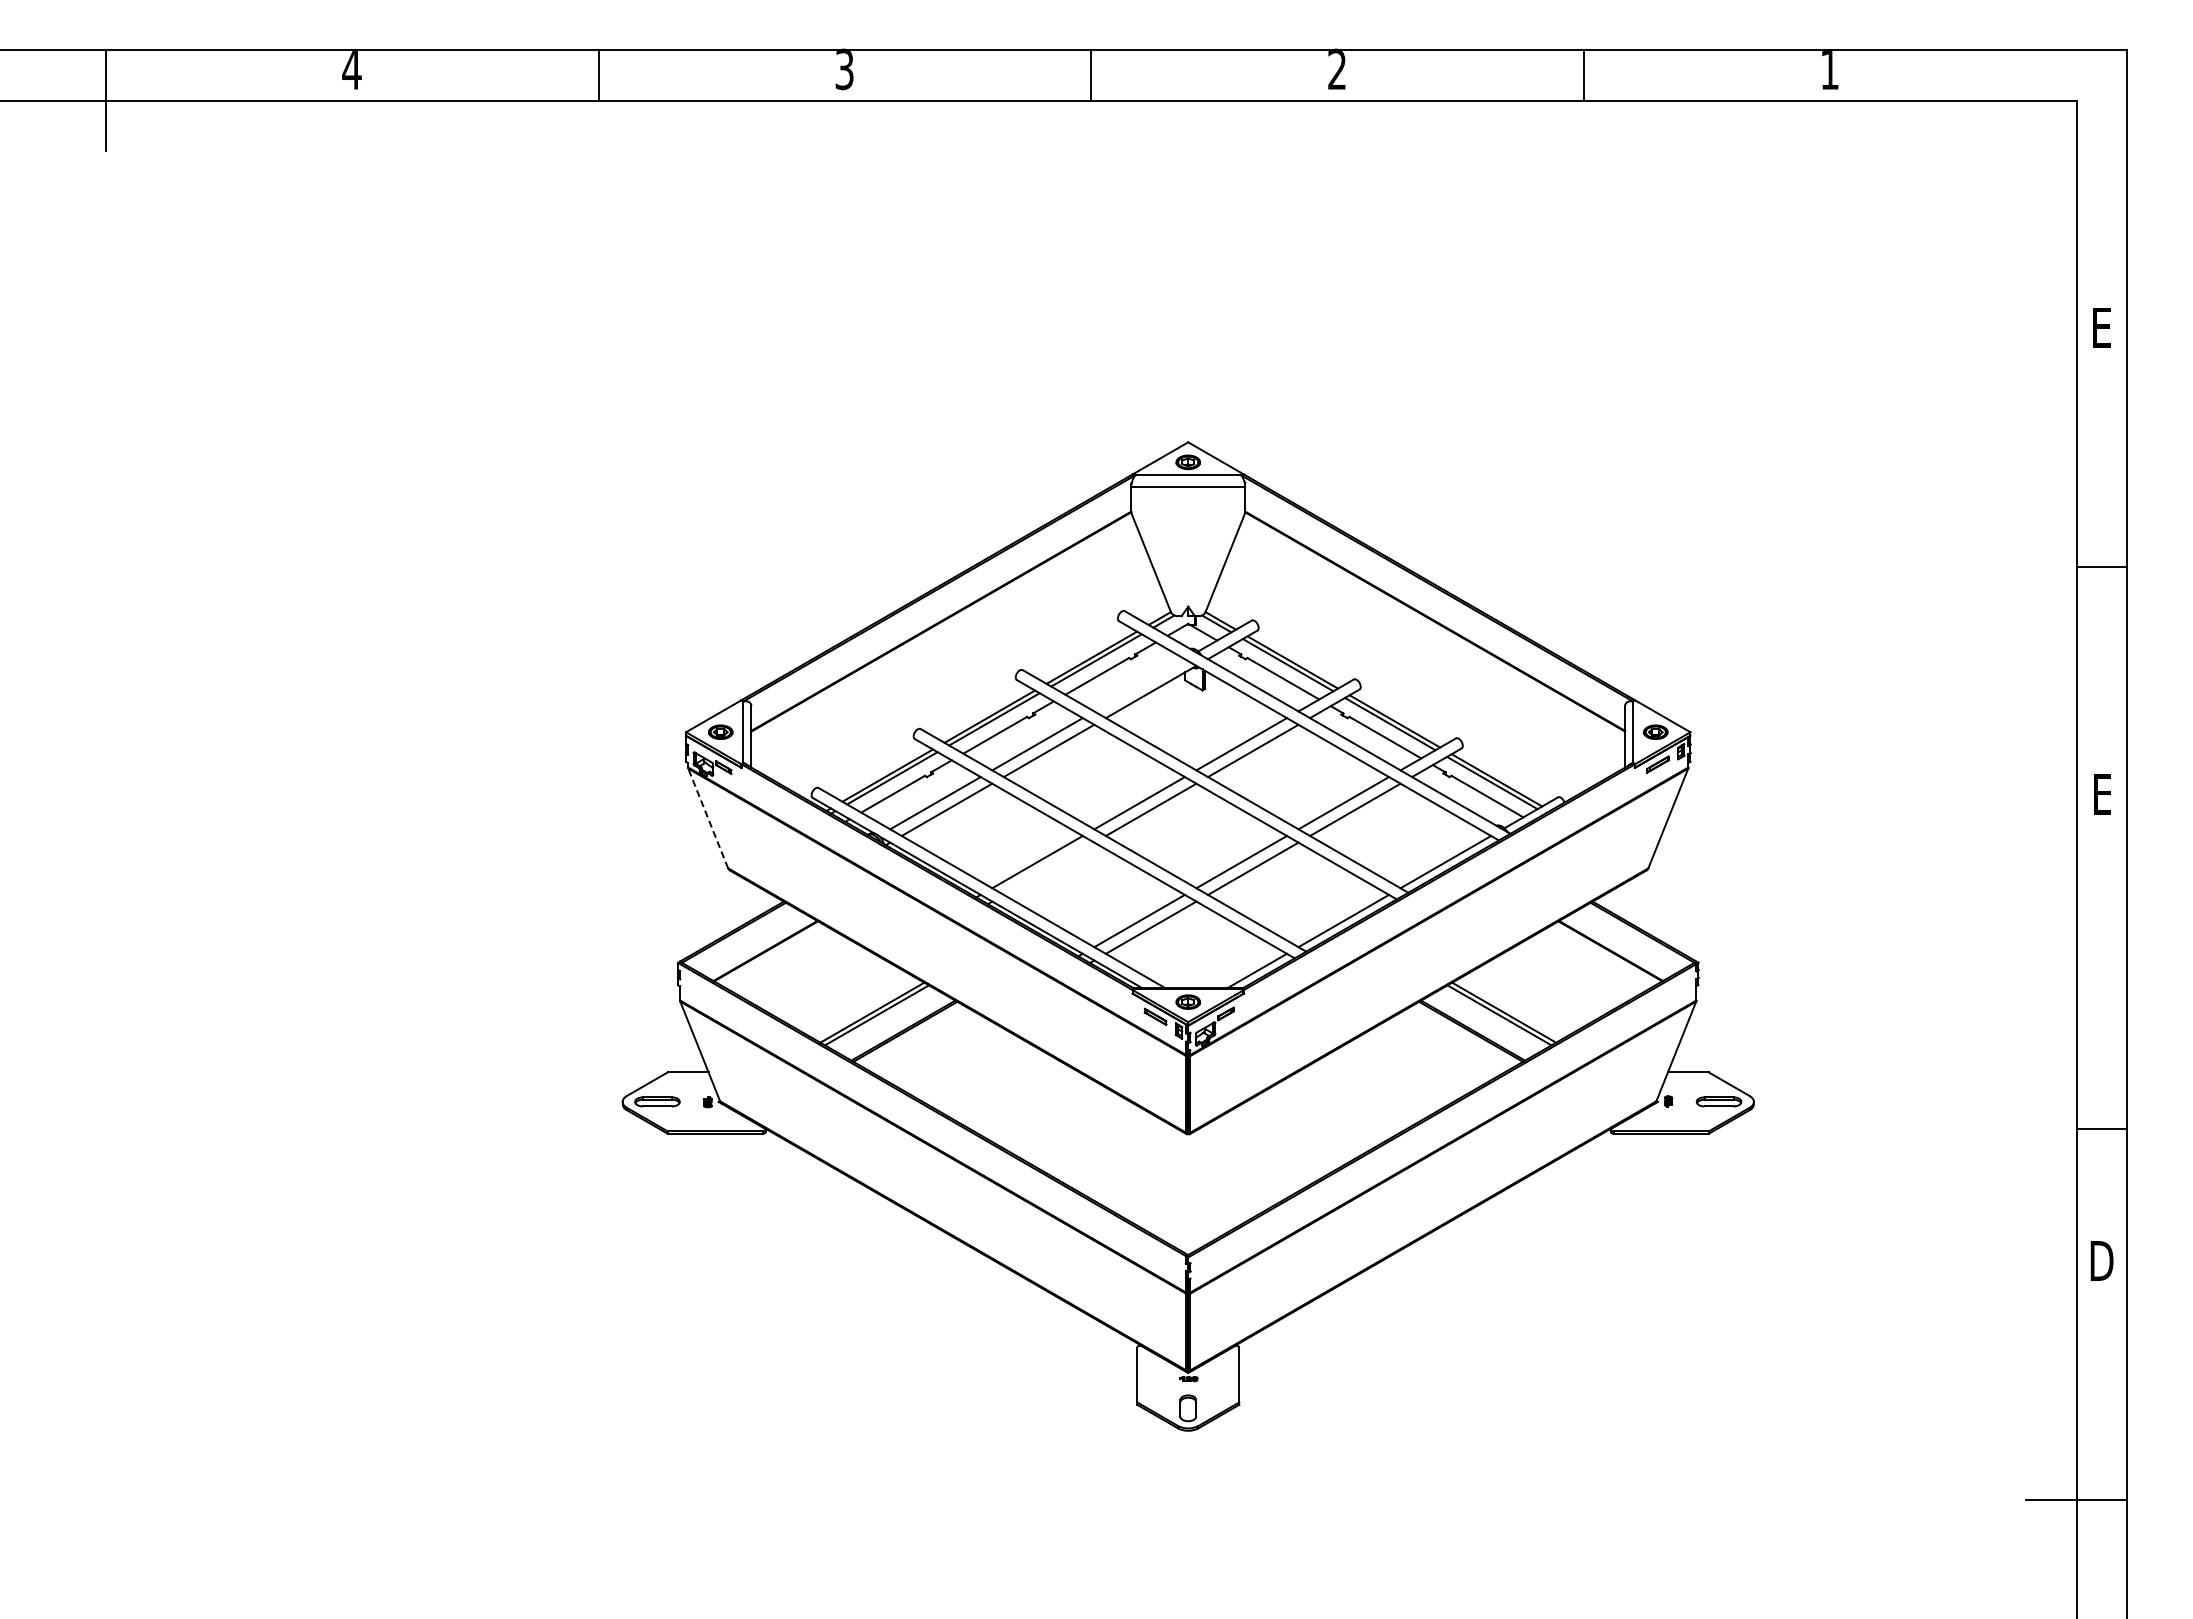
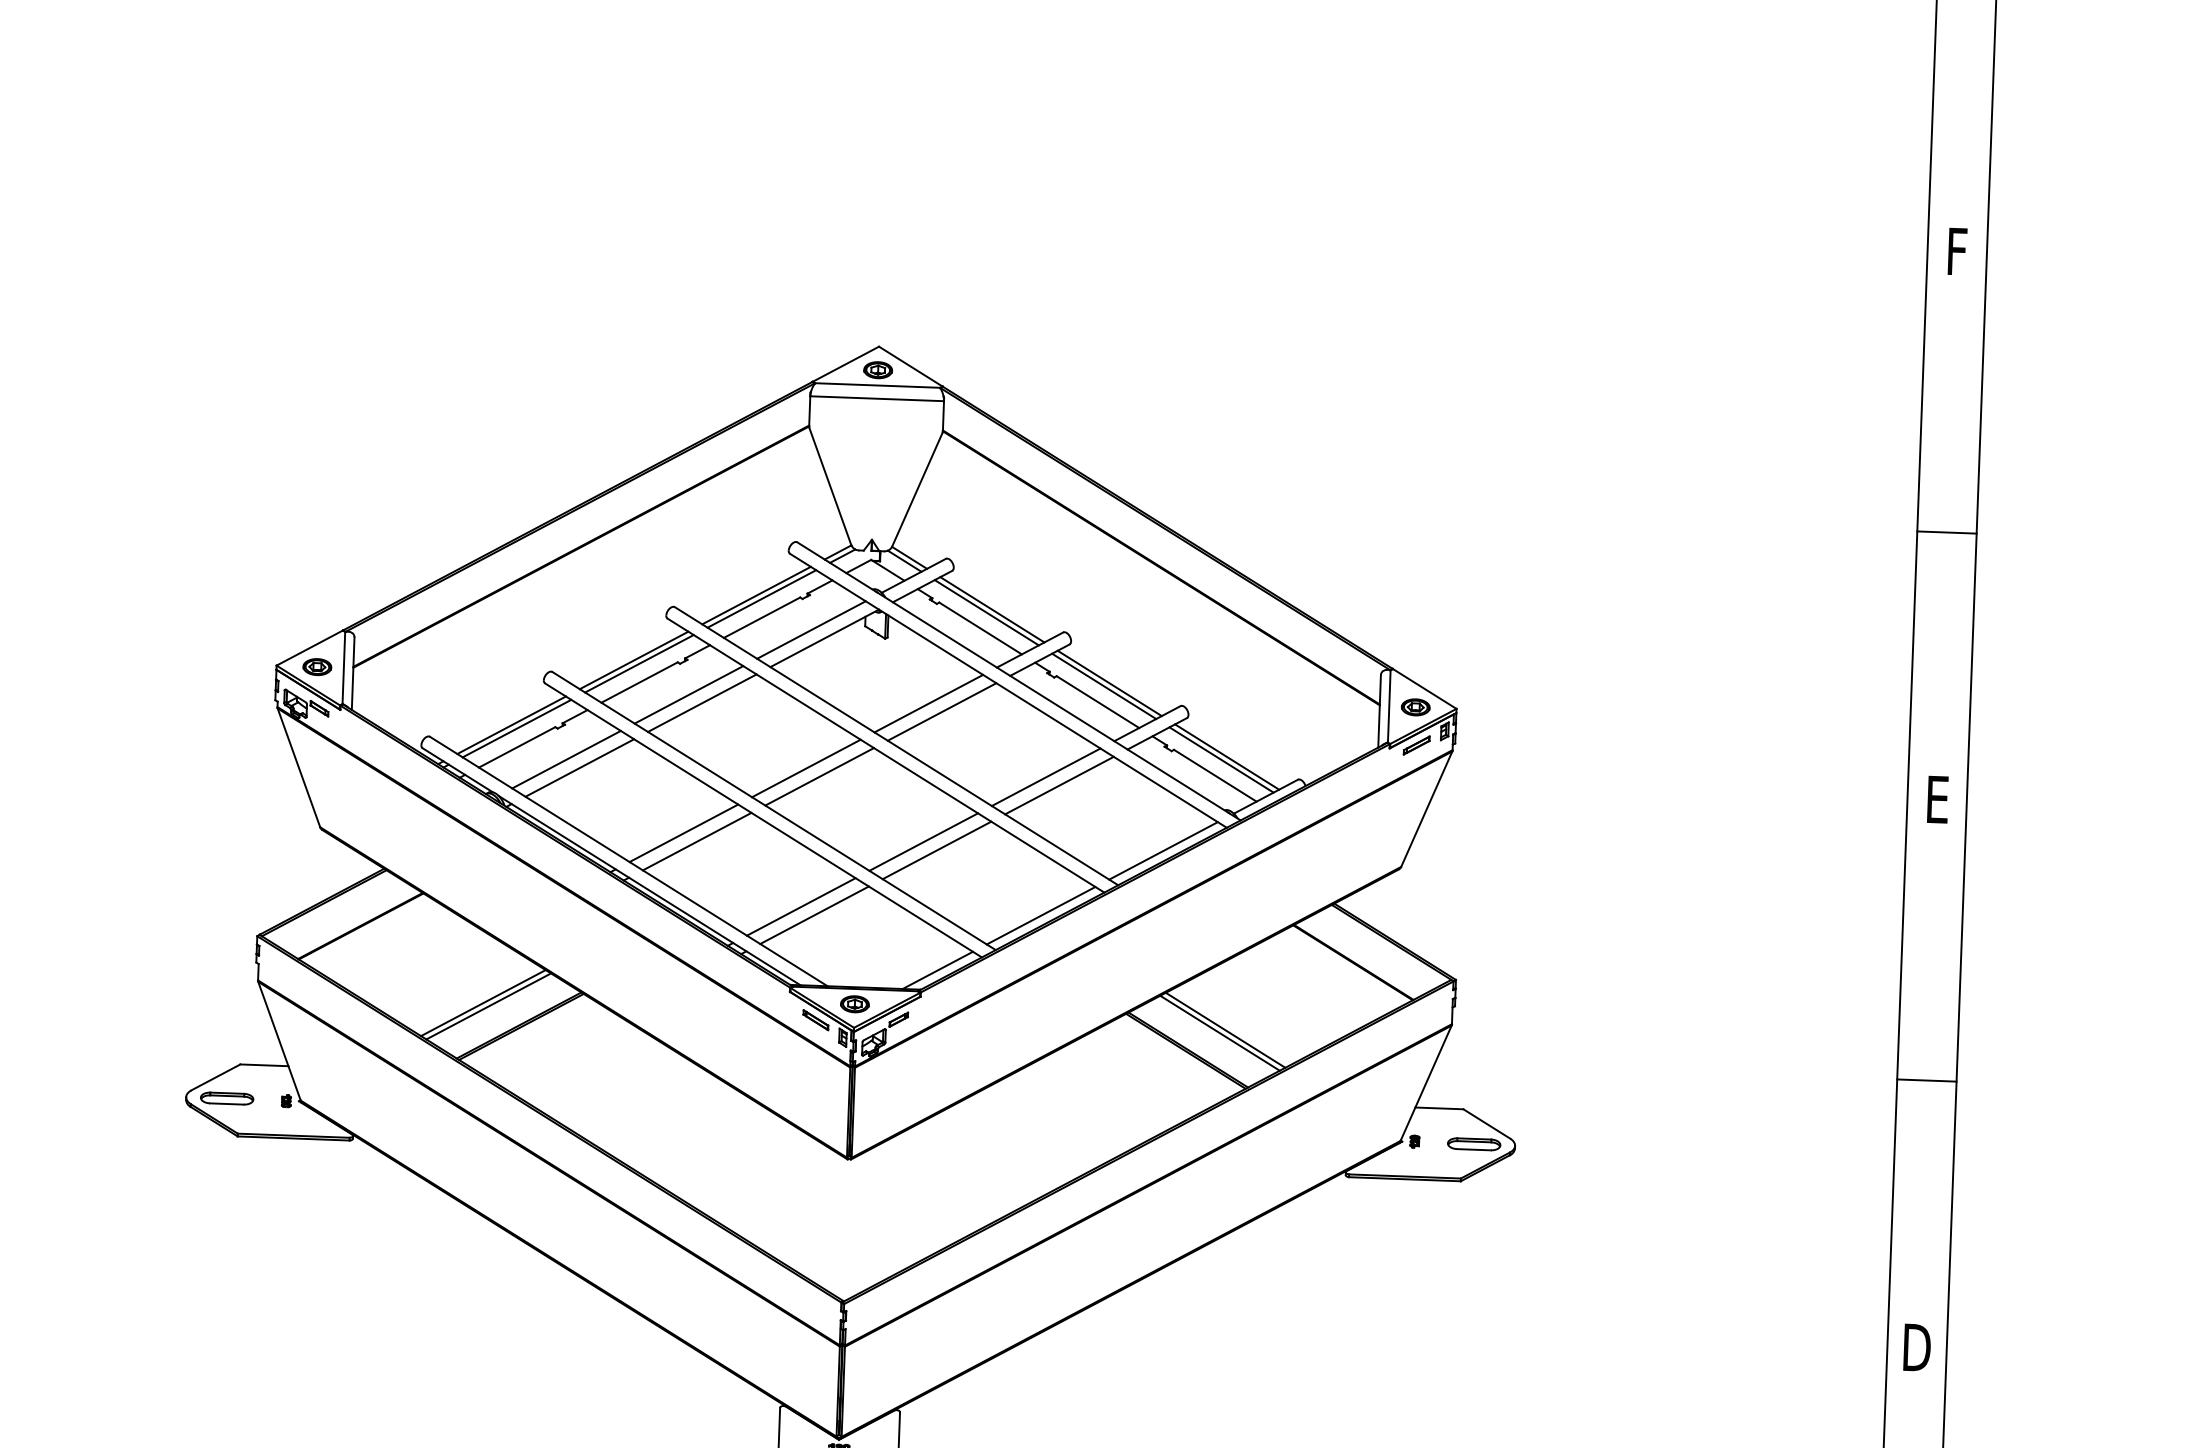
text: (2101, 327) -> (1956, 251), E -> F
line: (1139, 685) -> (811, 630), added
line: (708, 818) -> (299, 767), dashed -> solid
line: (1048, 868) -> (696, 841), added
line: (2101, 1128) -> (1926, 1080), moved

